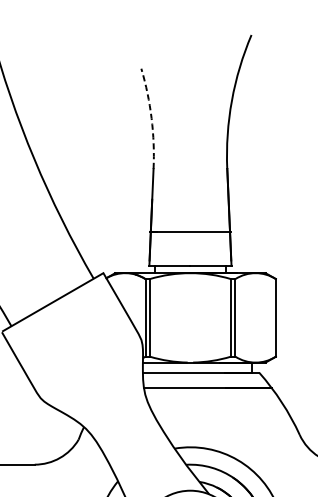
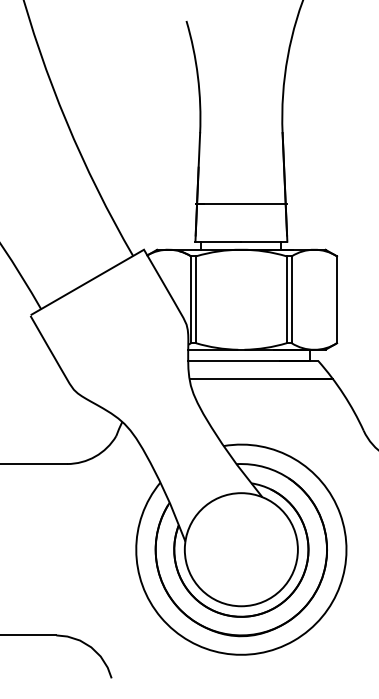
arc: (151, 118) -> (197, 76), dashed -> solid

